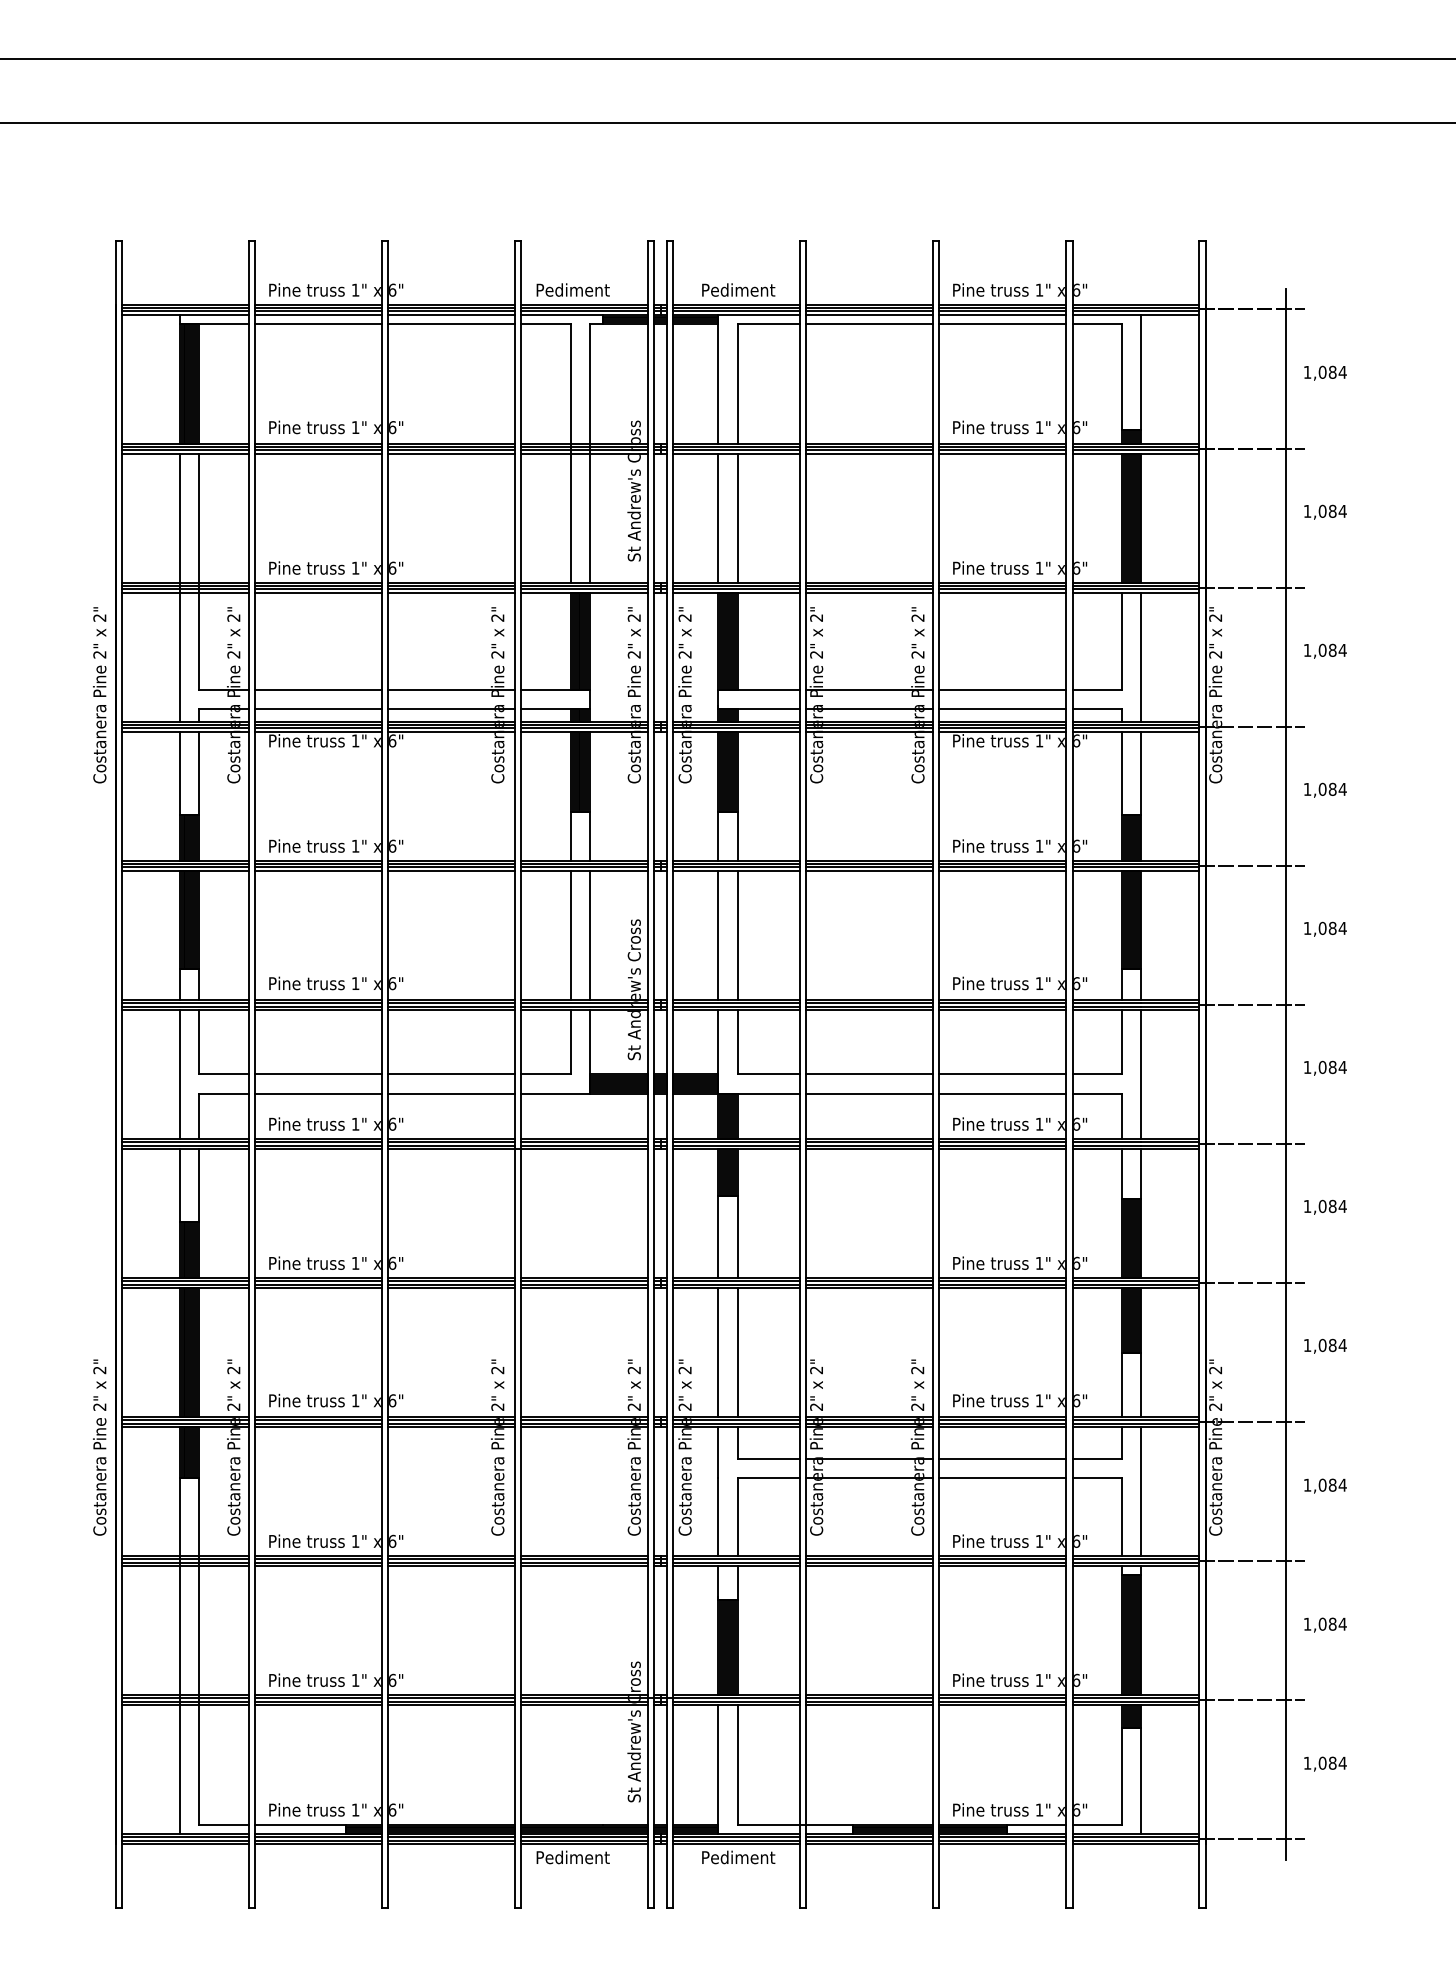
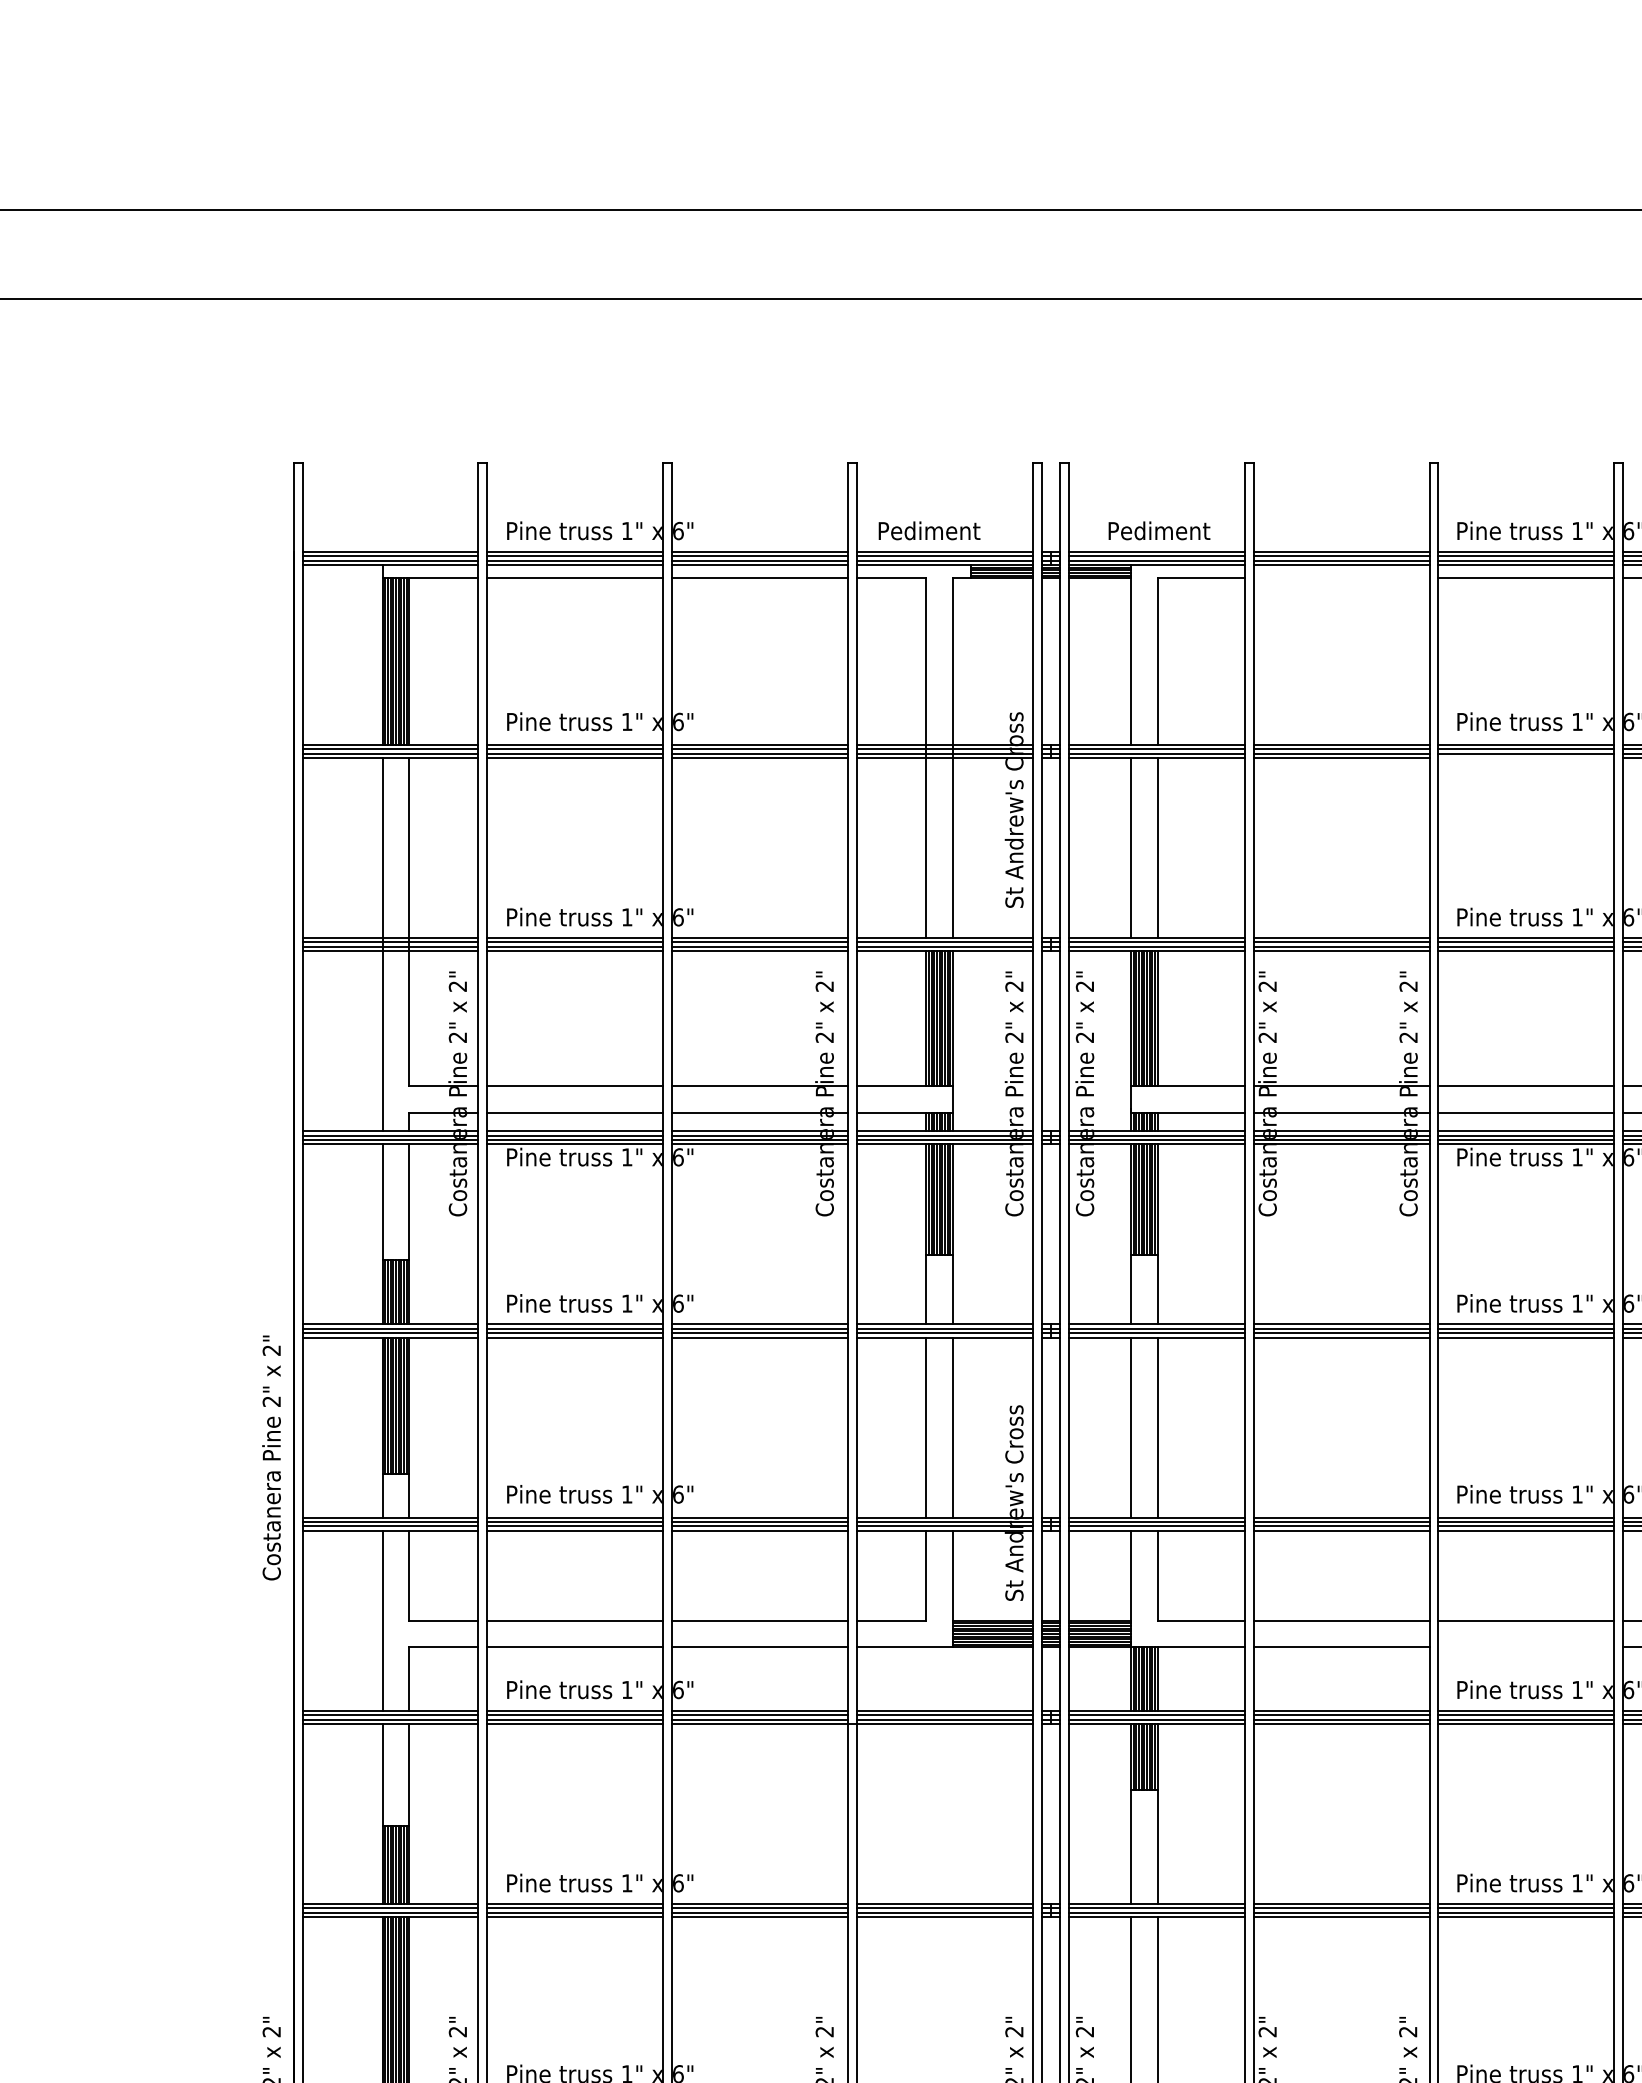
line: (869, 324) -> (1341, 578), removed
line: (1002, 453) -> (1526, 757), removed
text: (99, 695) -> (271, 1458), moved
line: (1002, 1093) -> (1526, 1647), removed

